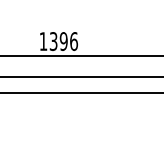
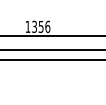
text: (62, 40) -> (40, 26), 1396 -> 1356

